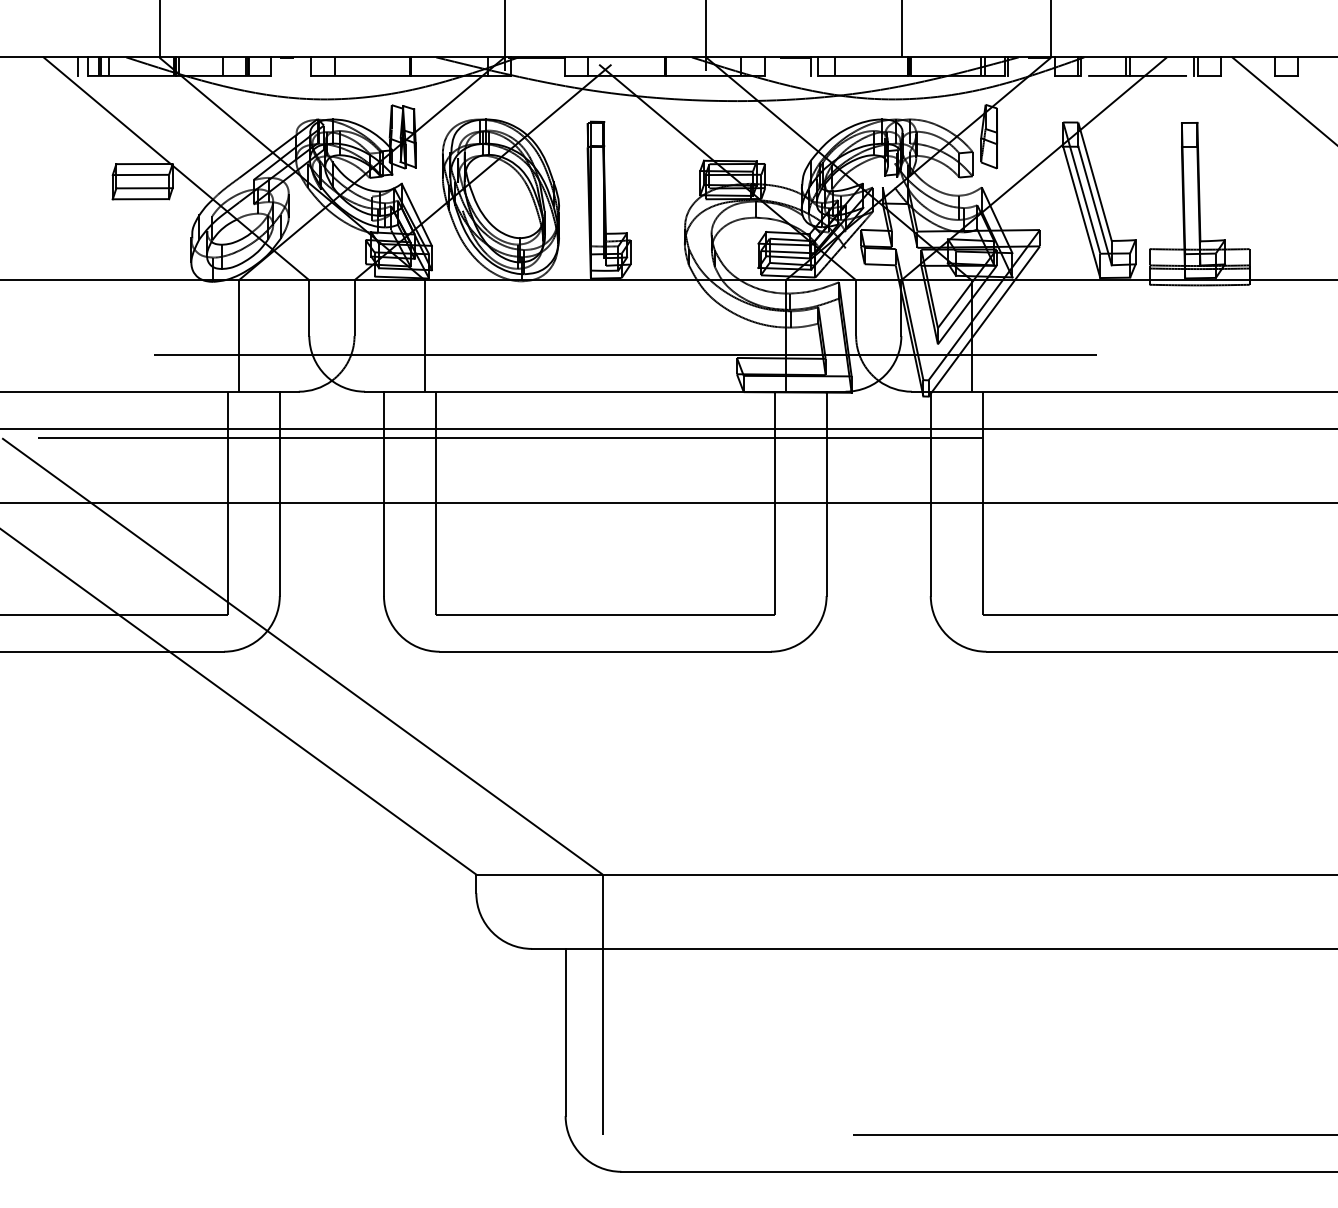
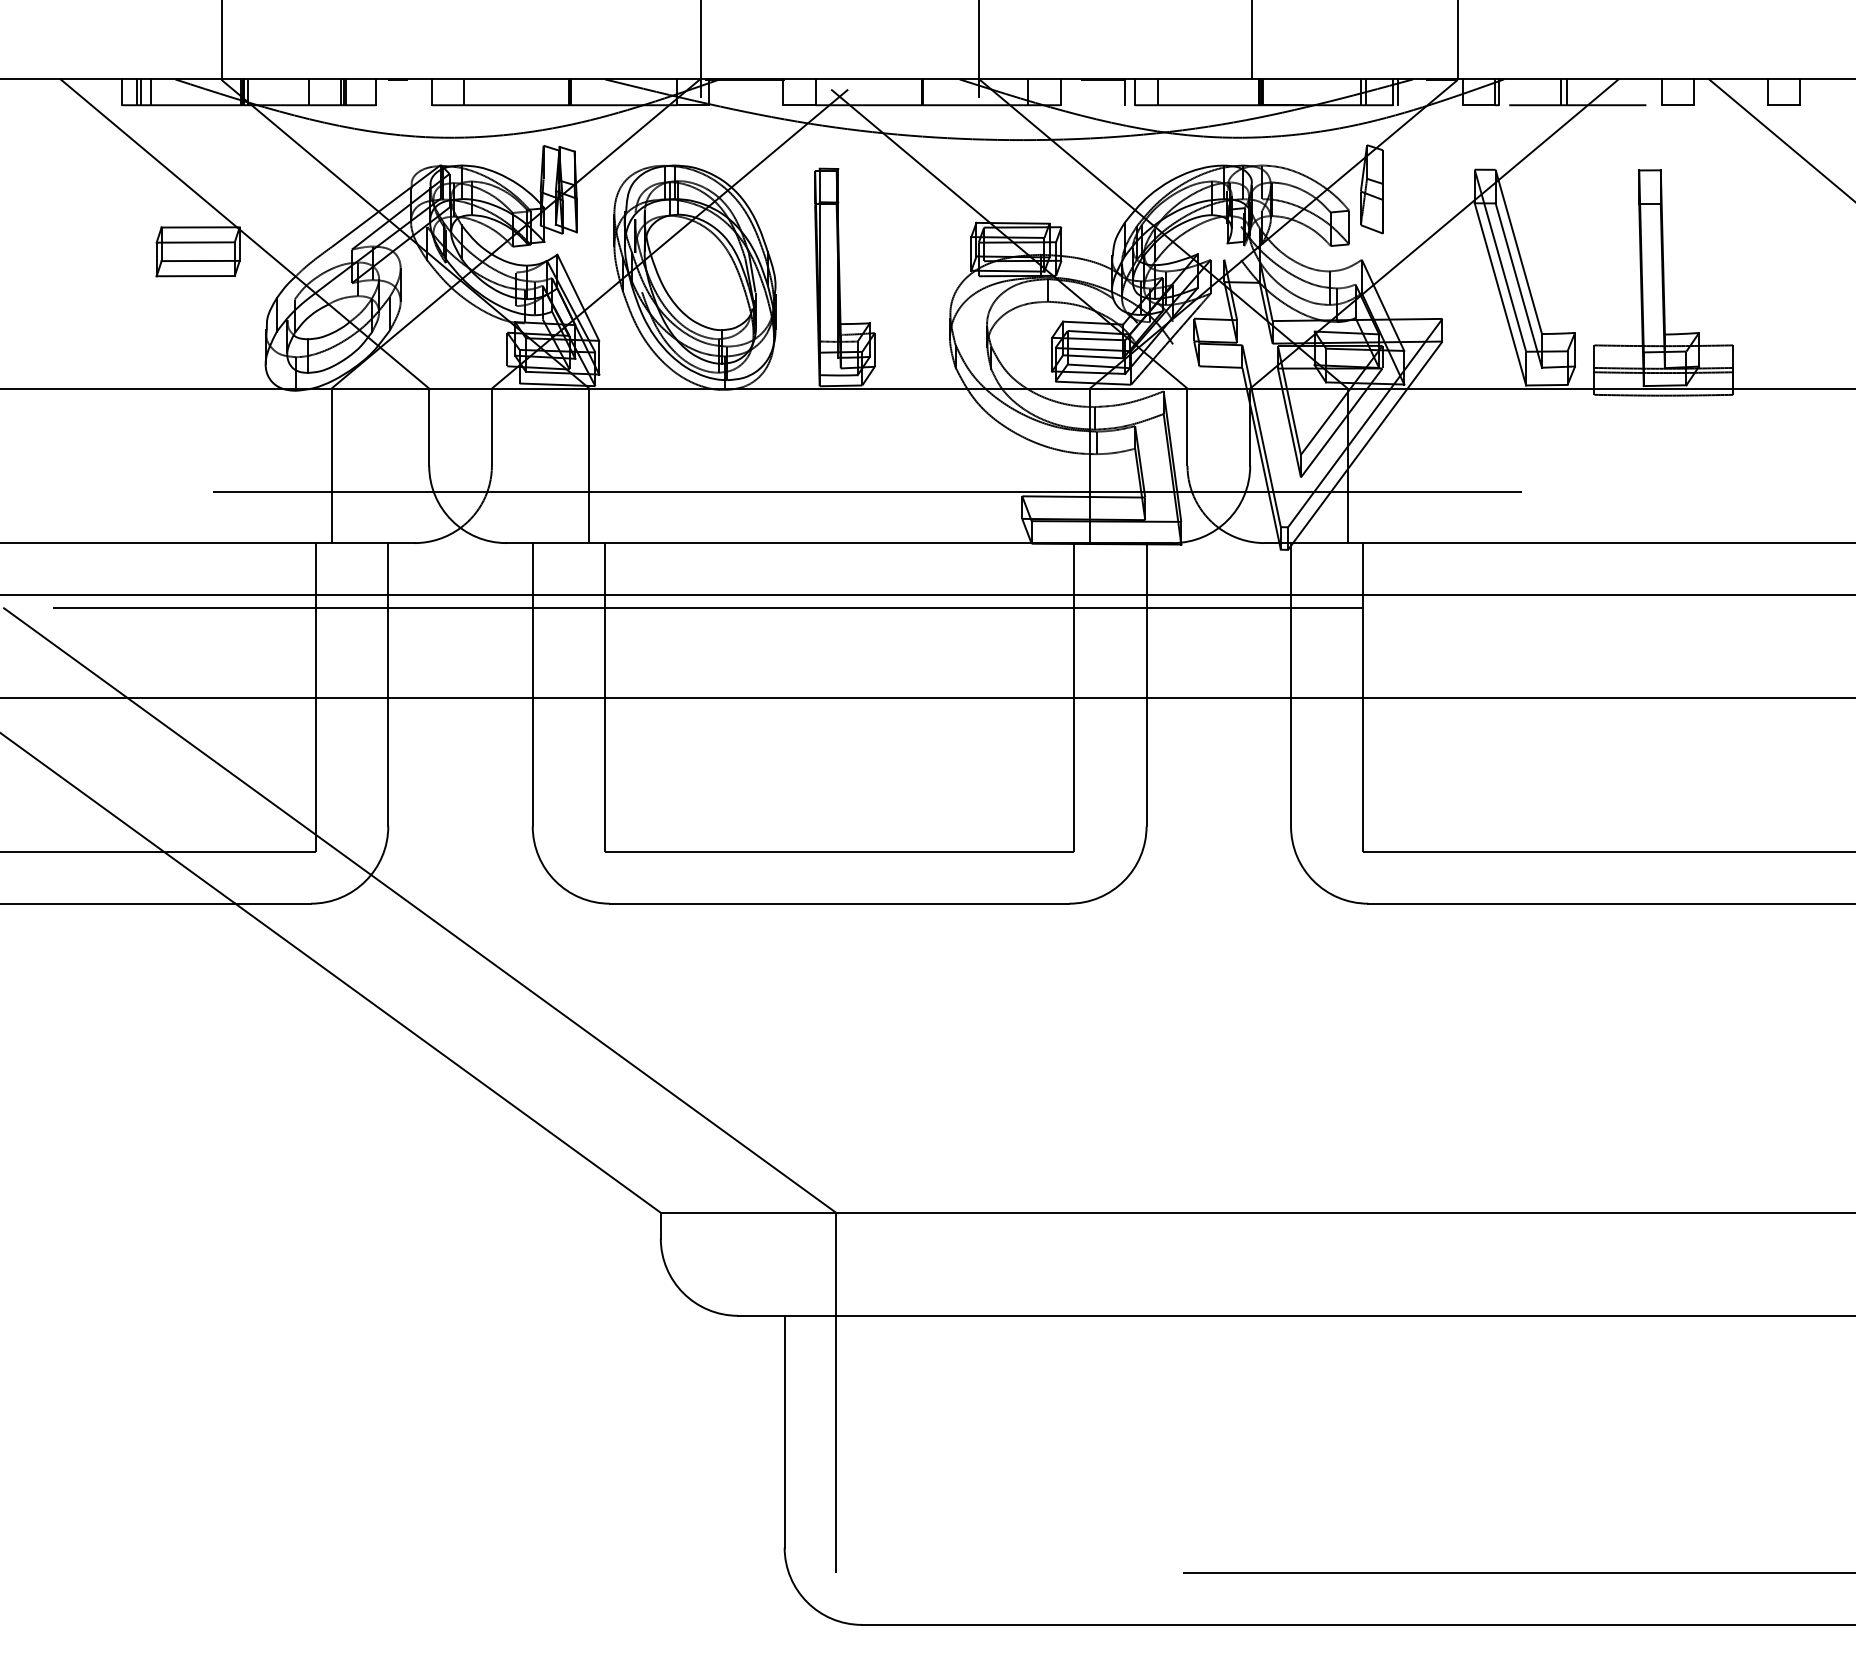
line: (78, 66) -> (108, 92), removed
line: (1194, 66) -> (1656, 92), removed

